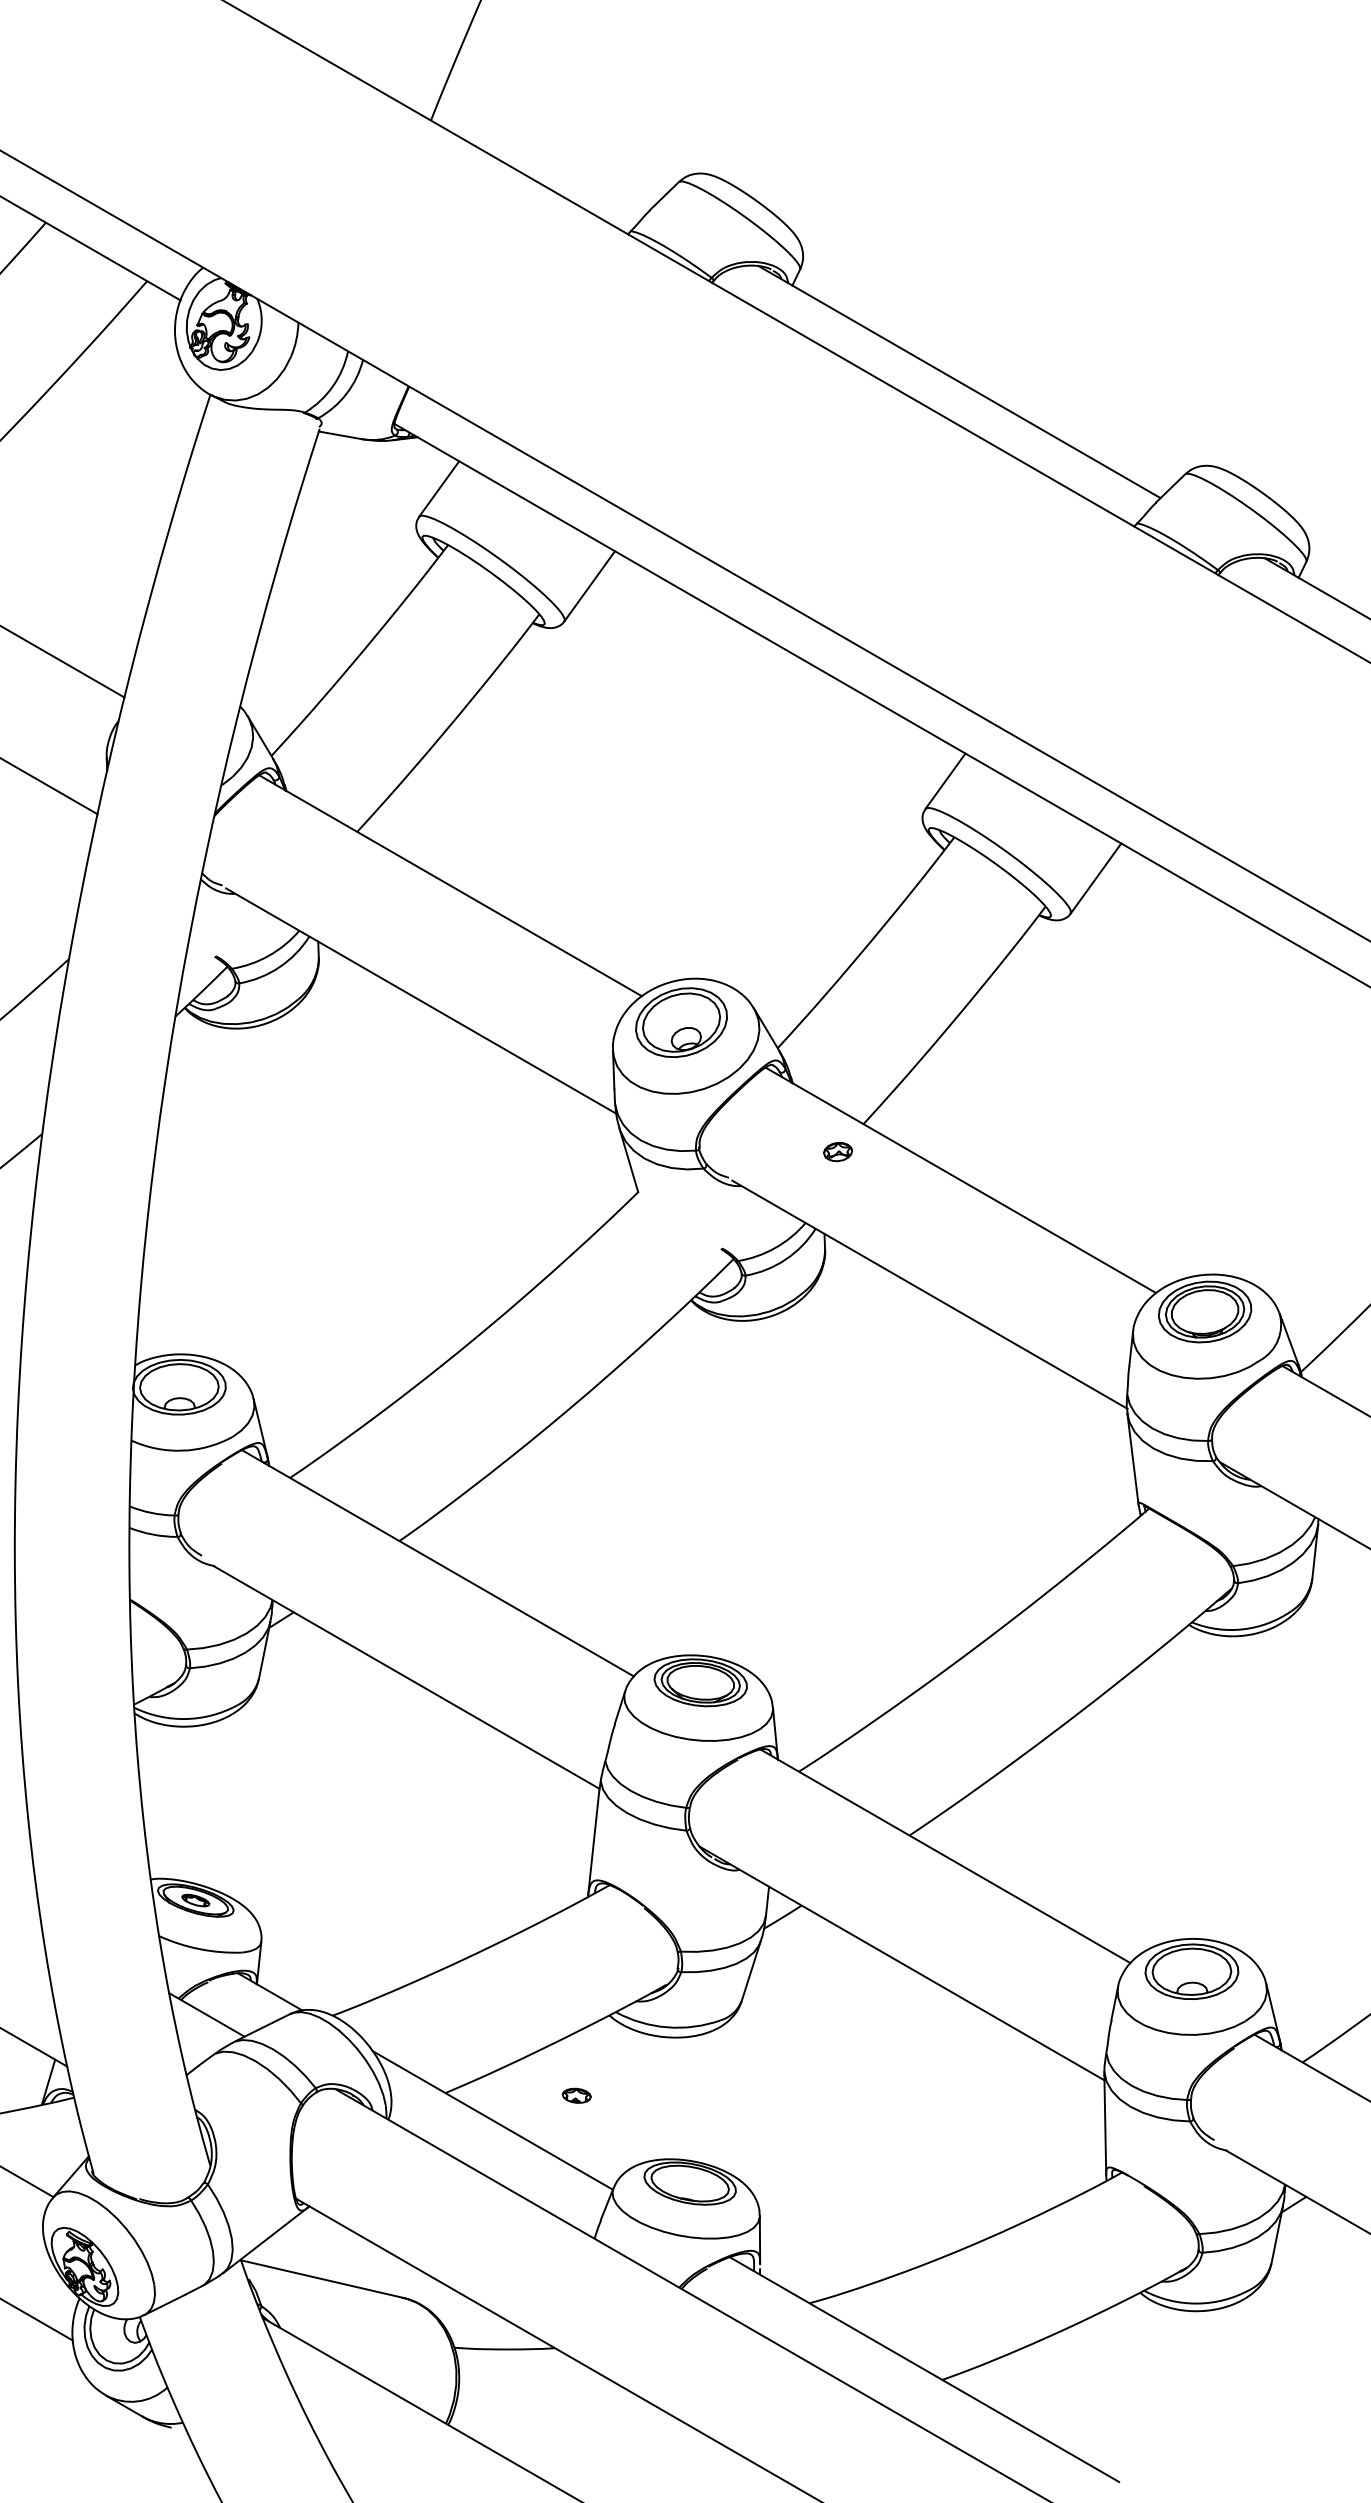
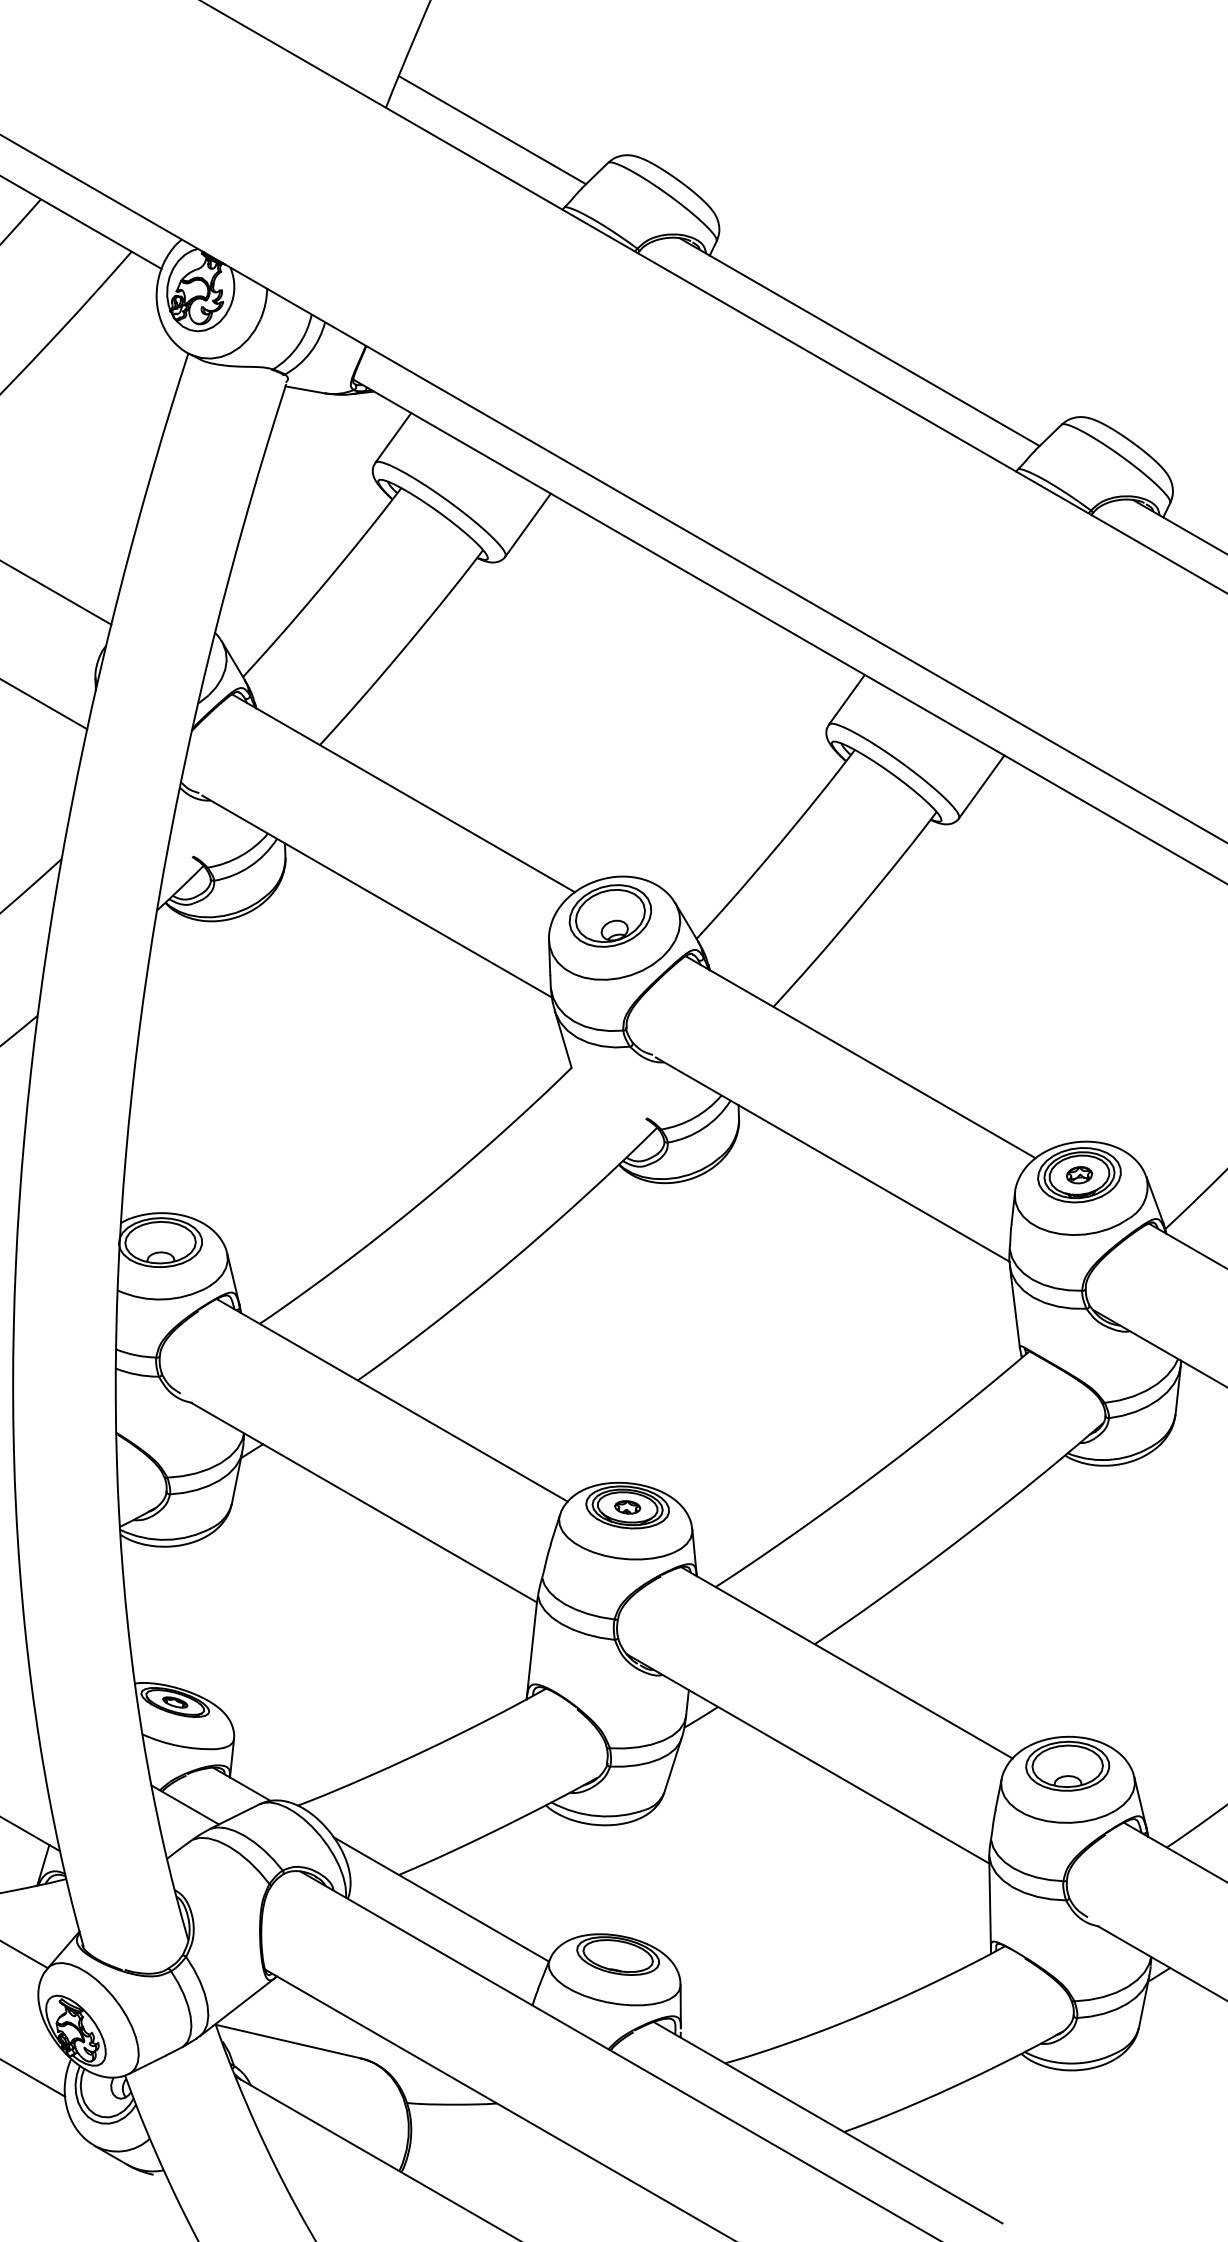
line: (549, 145) -> (492, 130), added
part: (837, 1152) -> (1078, 1175), moved
part: (576, 2095) -> (627, 1507), moved

